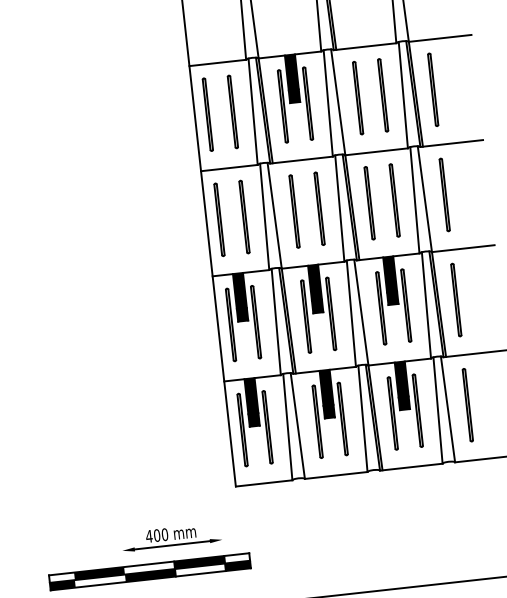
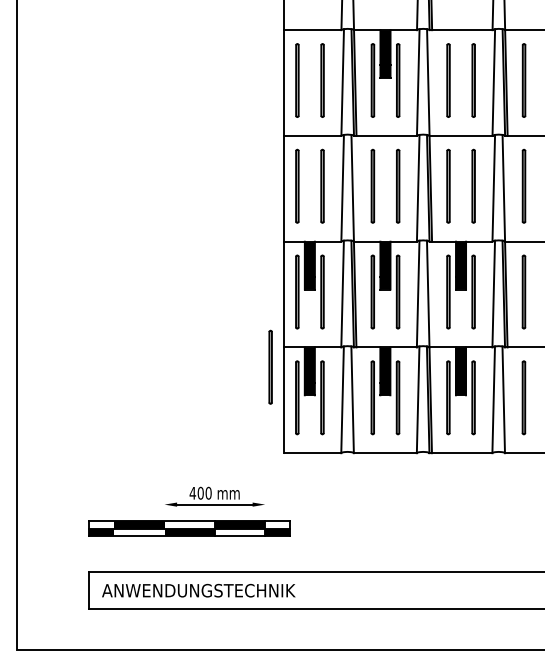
line: (212, 401) -> (270, 366), added

